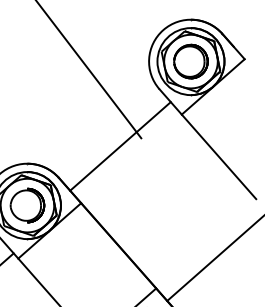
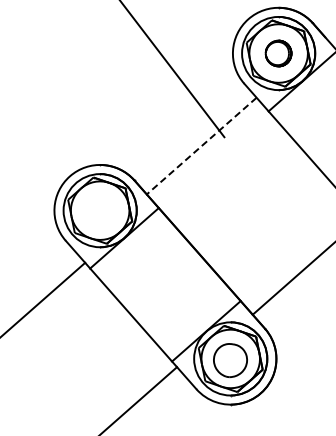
part: (190, 61) -> (278, 53), size x0.7
line: (120, 146) -> (201, 146), solid -> dashed
part: (27, 205) -> (100, 210), removed

